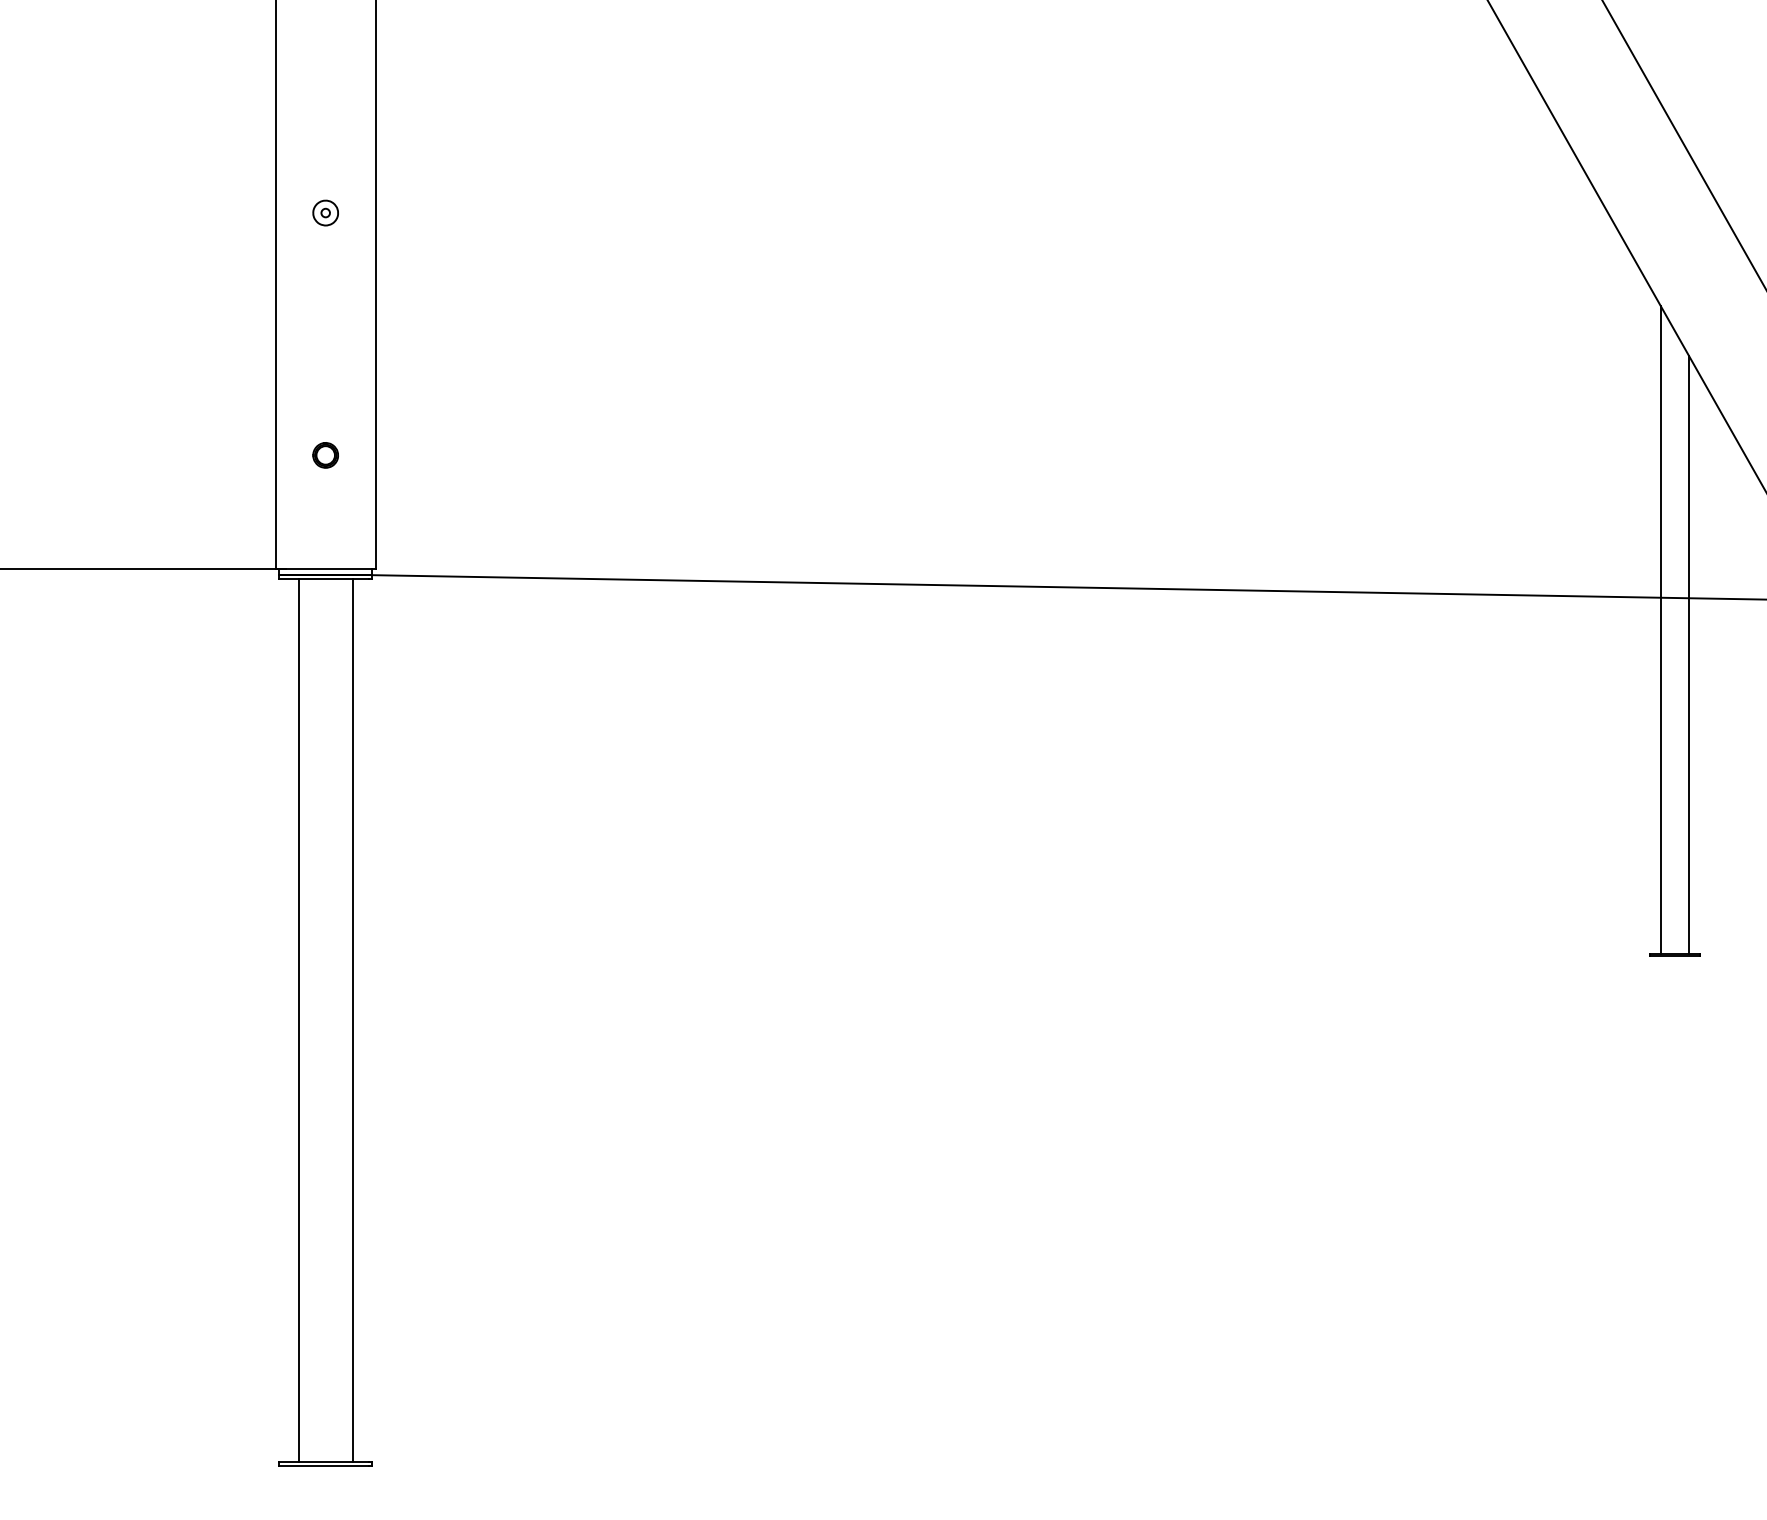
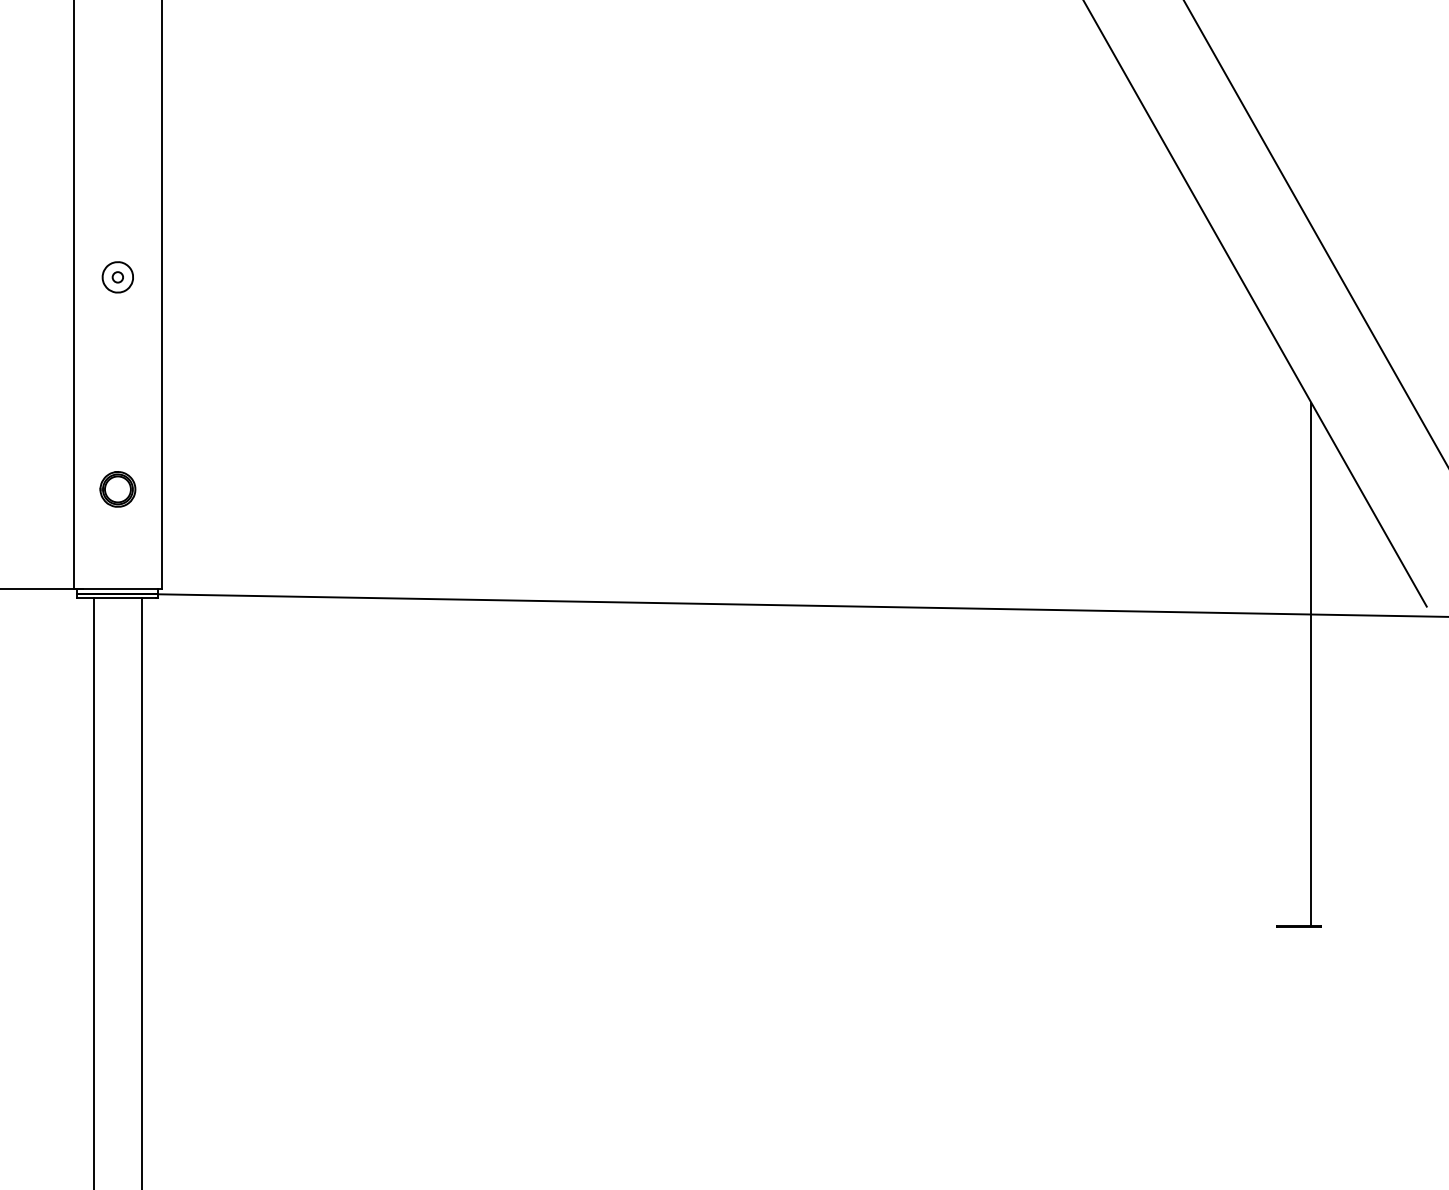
part: (325, 212) -> (117, 276), size x1.4
part: (325, 455) -> (117, 489), size x1.6
line: (1660, 629) -> (1286, 641), removed

